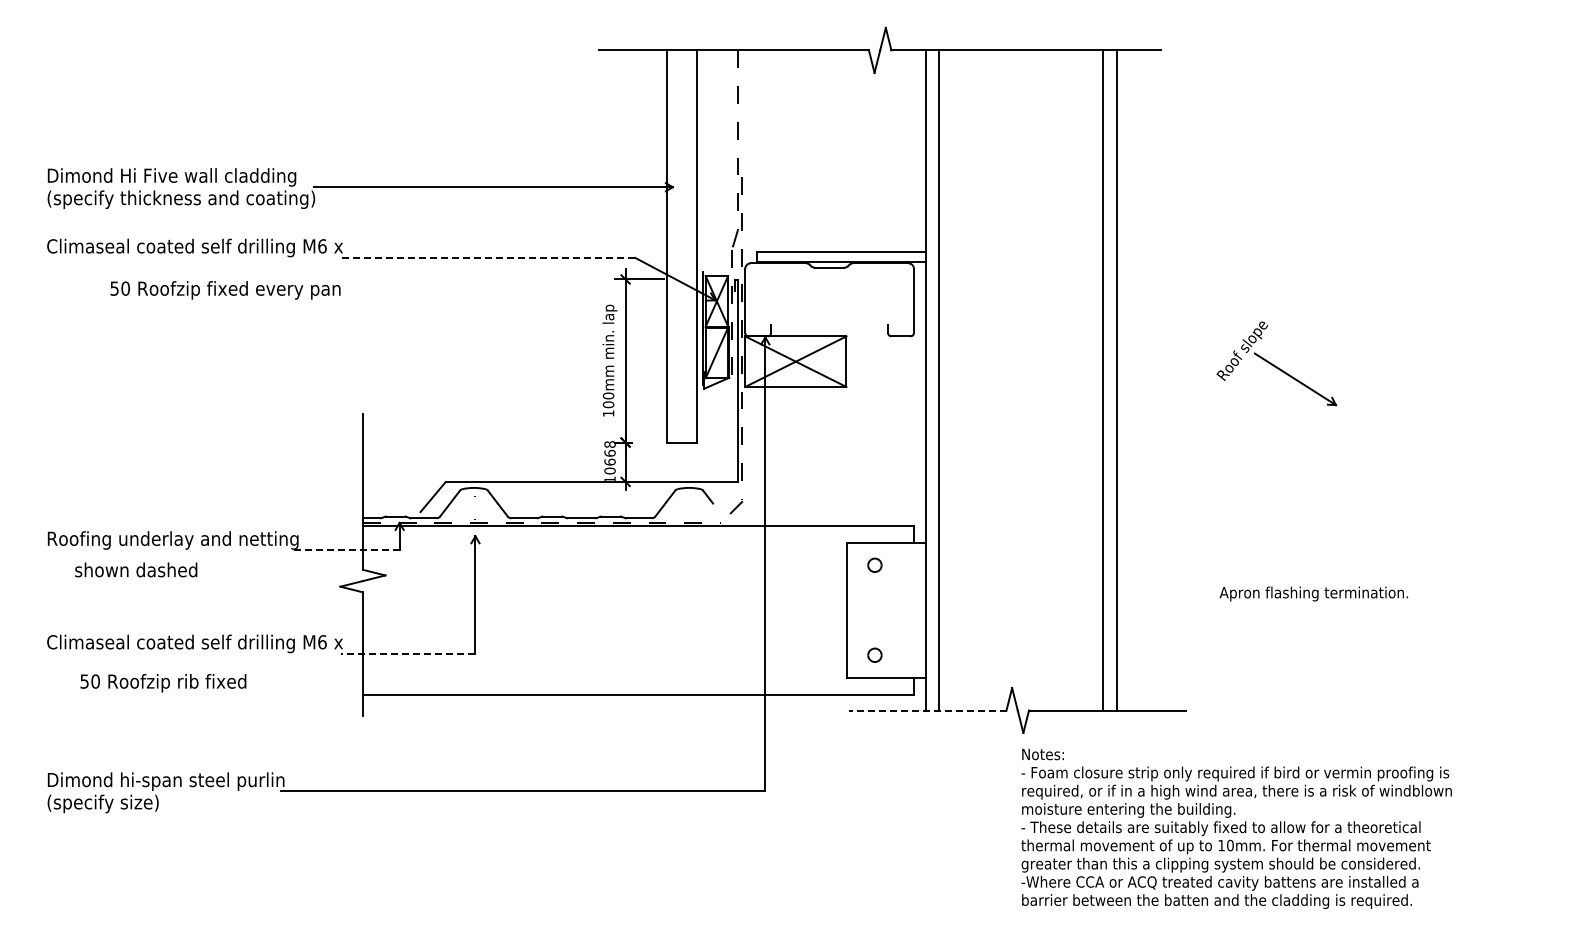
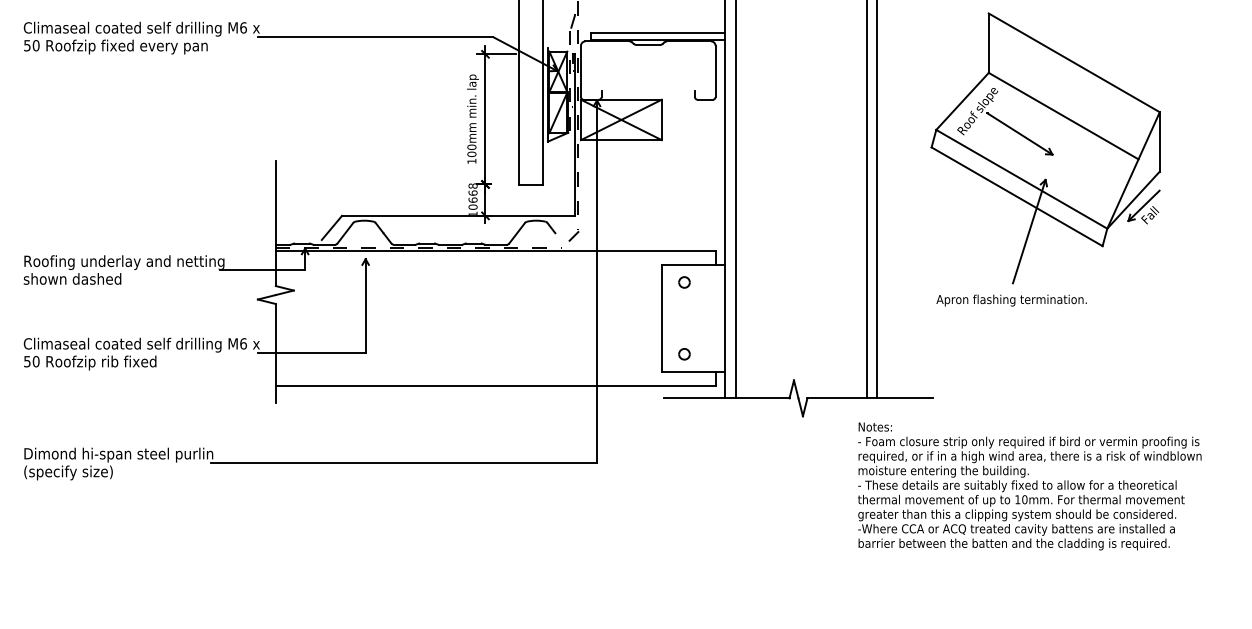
line: (487, 257) -> (375, 36), dashed -> solid
text: (225, 290) -> (115, 47), moved
part: (1327, 397) -> (1045, 148), added
line: (346, 550) -> (262, 270), dashed -> solid
text: (136, 569) -> (72, 278), moved
text: (1313, 593) -> (1011, 300), moved
line: (407, 653) -> (311, 352), dashed -> solid
text: (163, 683) -> (90, 363), moved
line: (927, 710) -> (726, 398), dashed -> solid
text: (1236, 828) -> (1029, 486), moved

